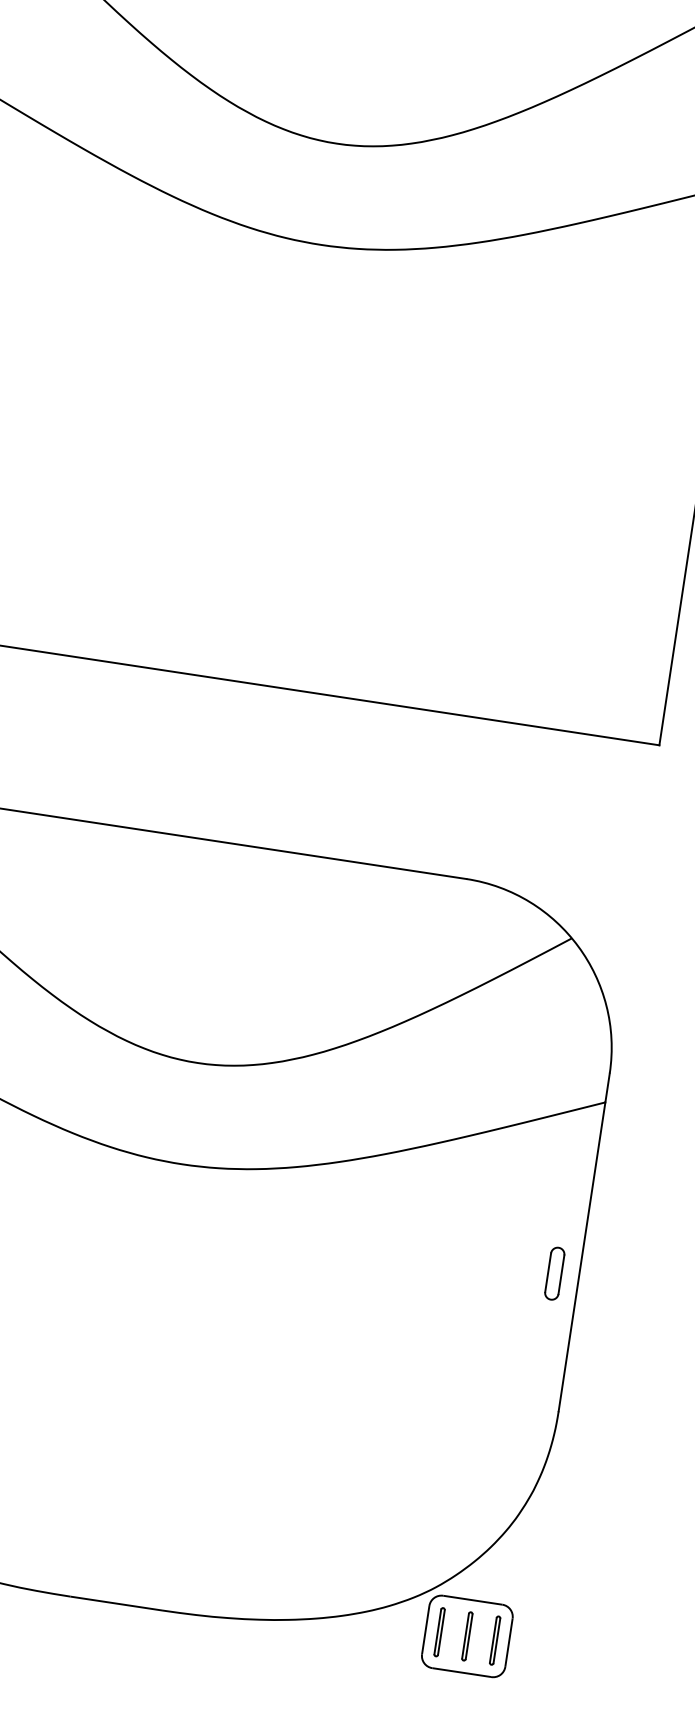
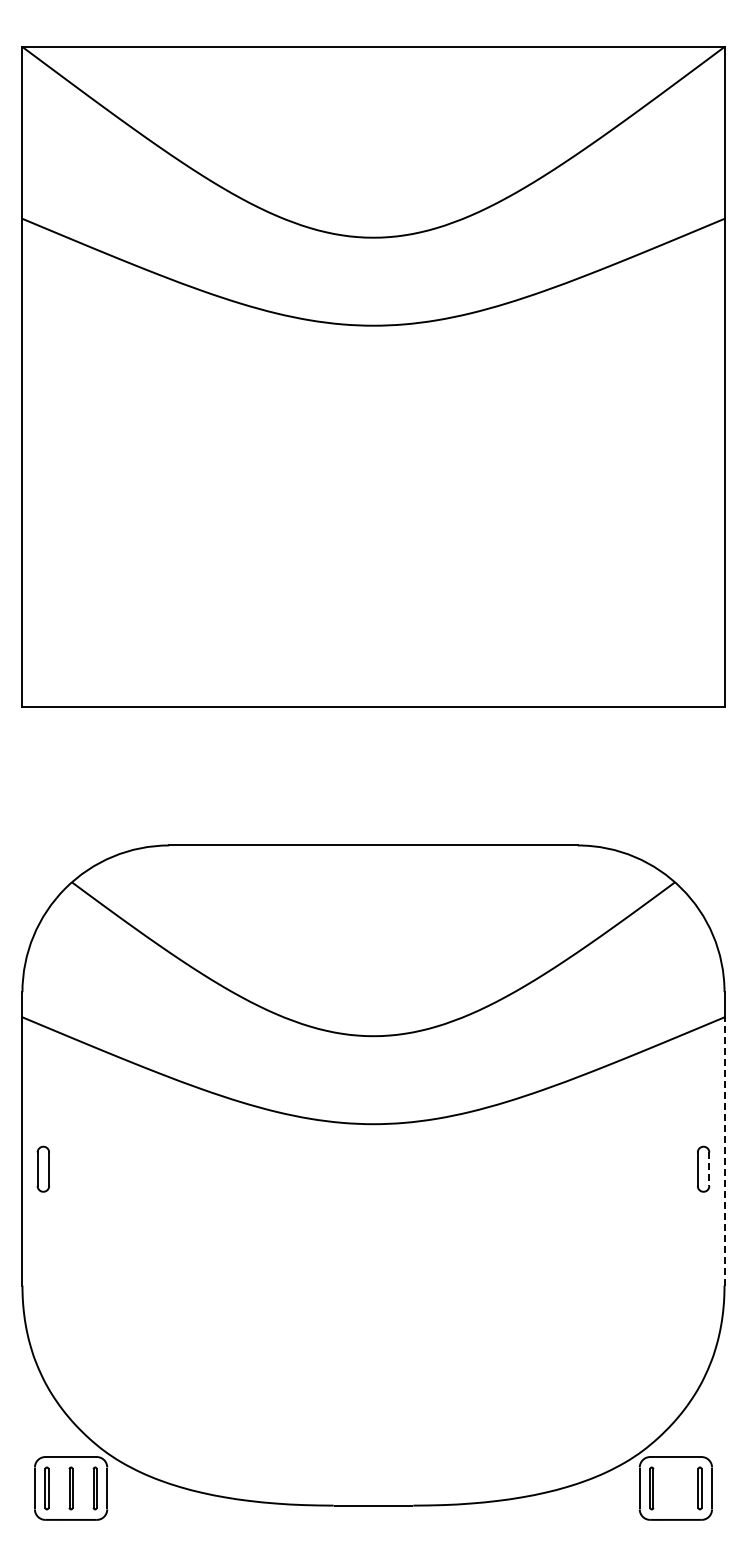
line: (582, 1255) -> (724, 1150), solid -> dashed
line: (561, 1275) -> (709, 1169), solid -> dashed
part: (466, 1636) -> (675, 1488), removed

